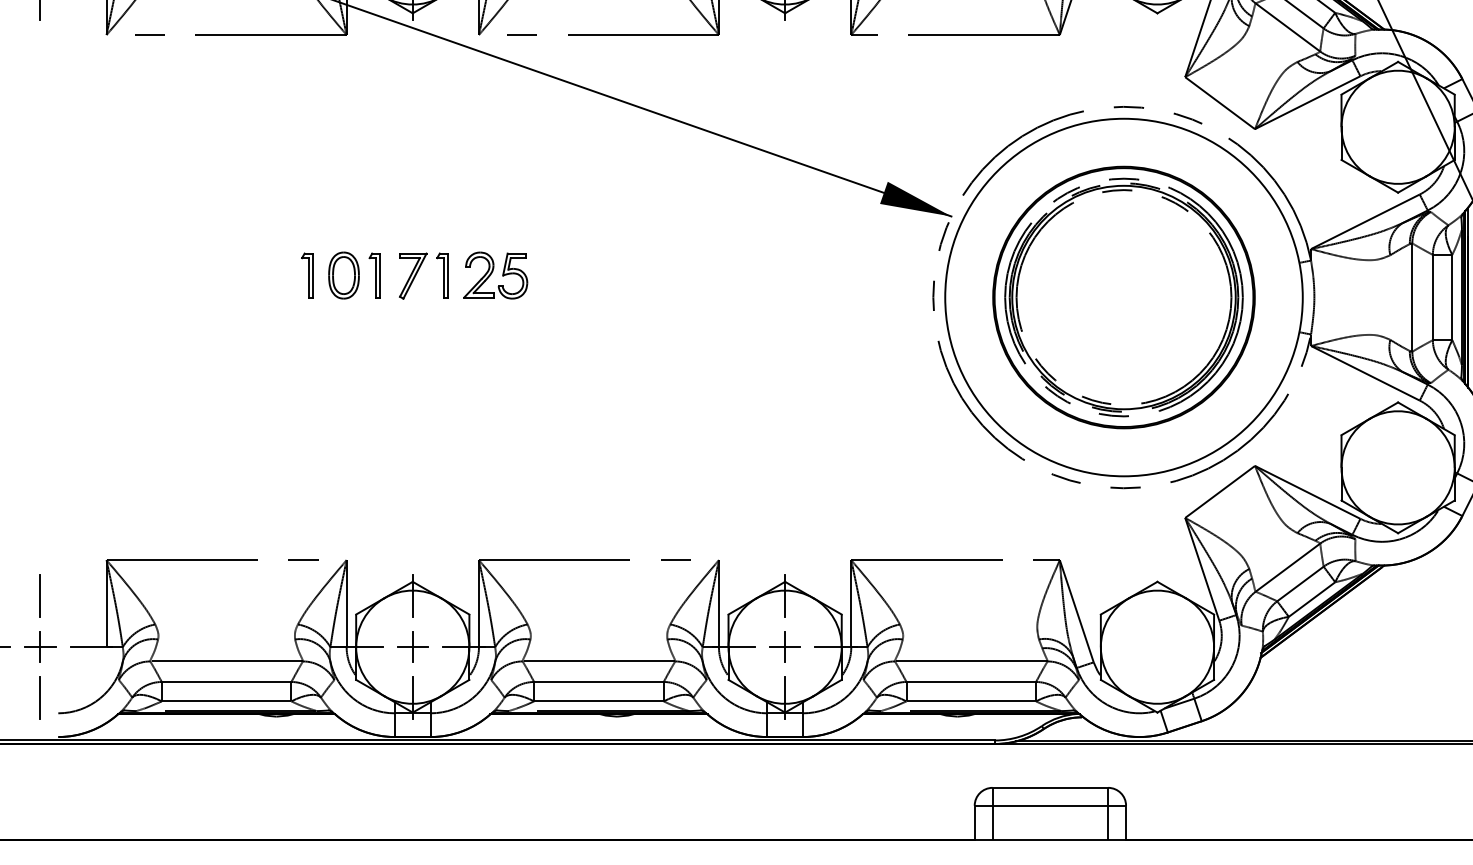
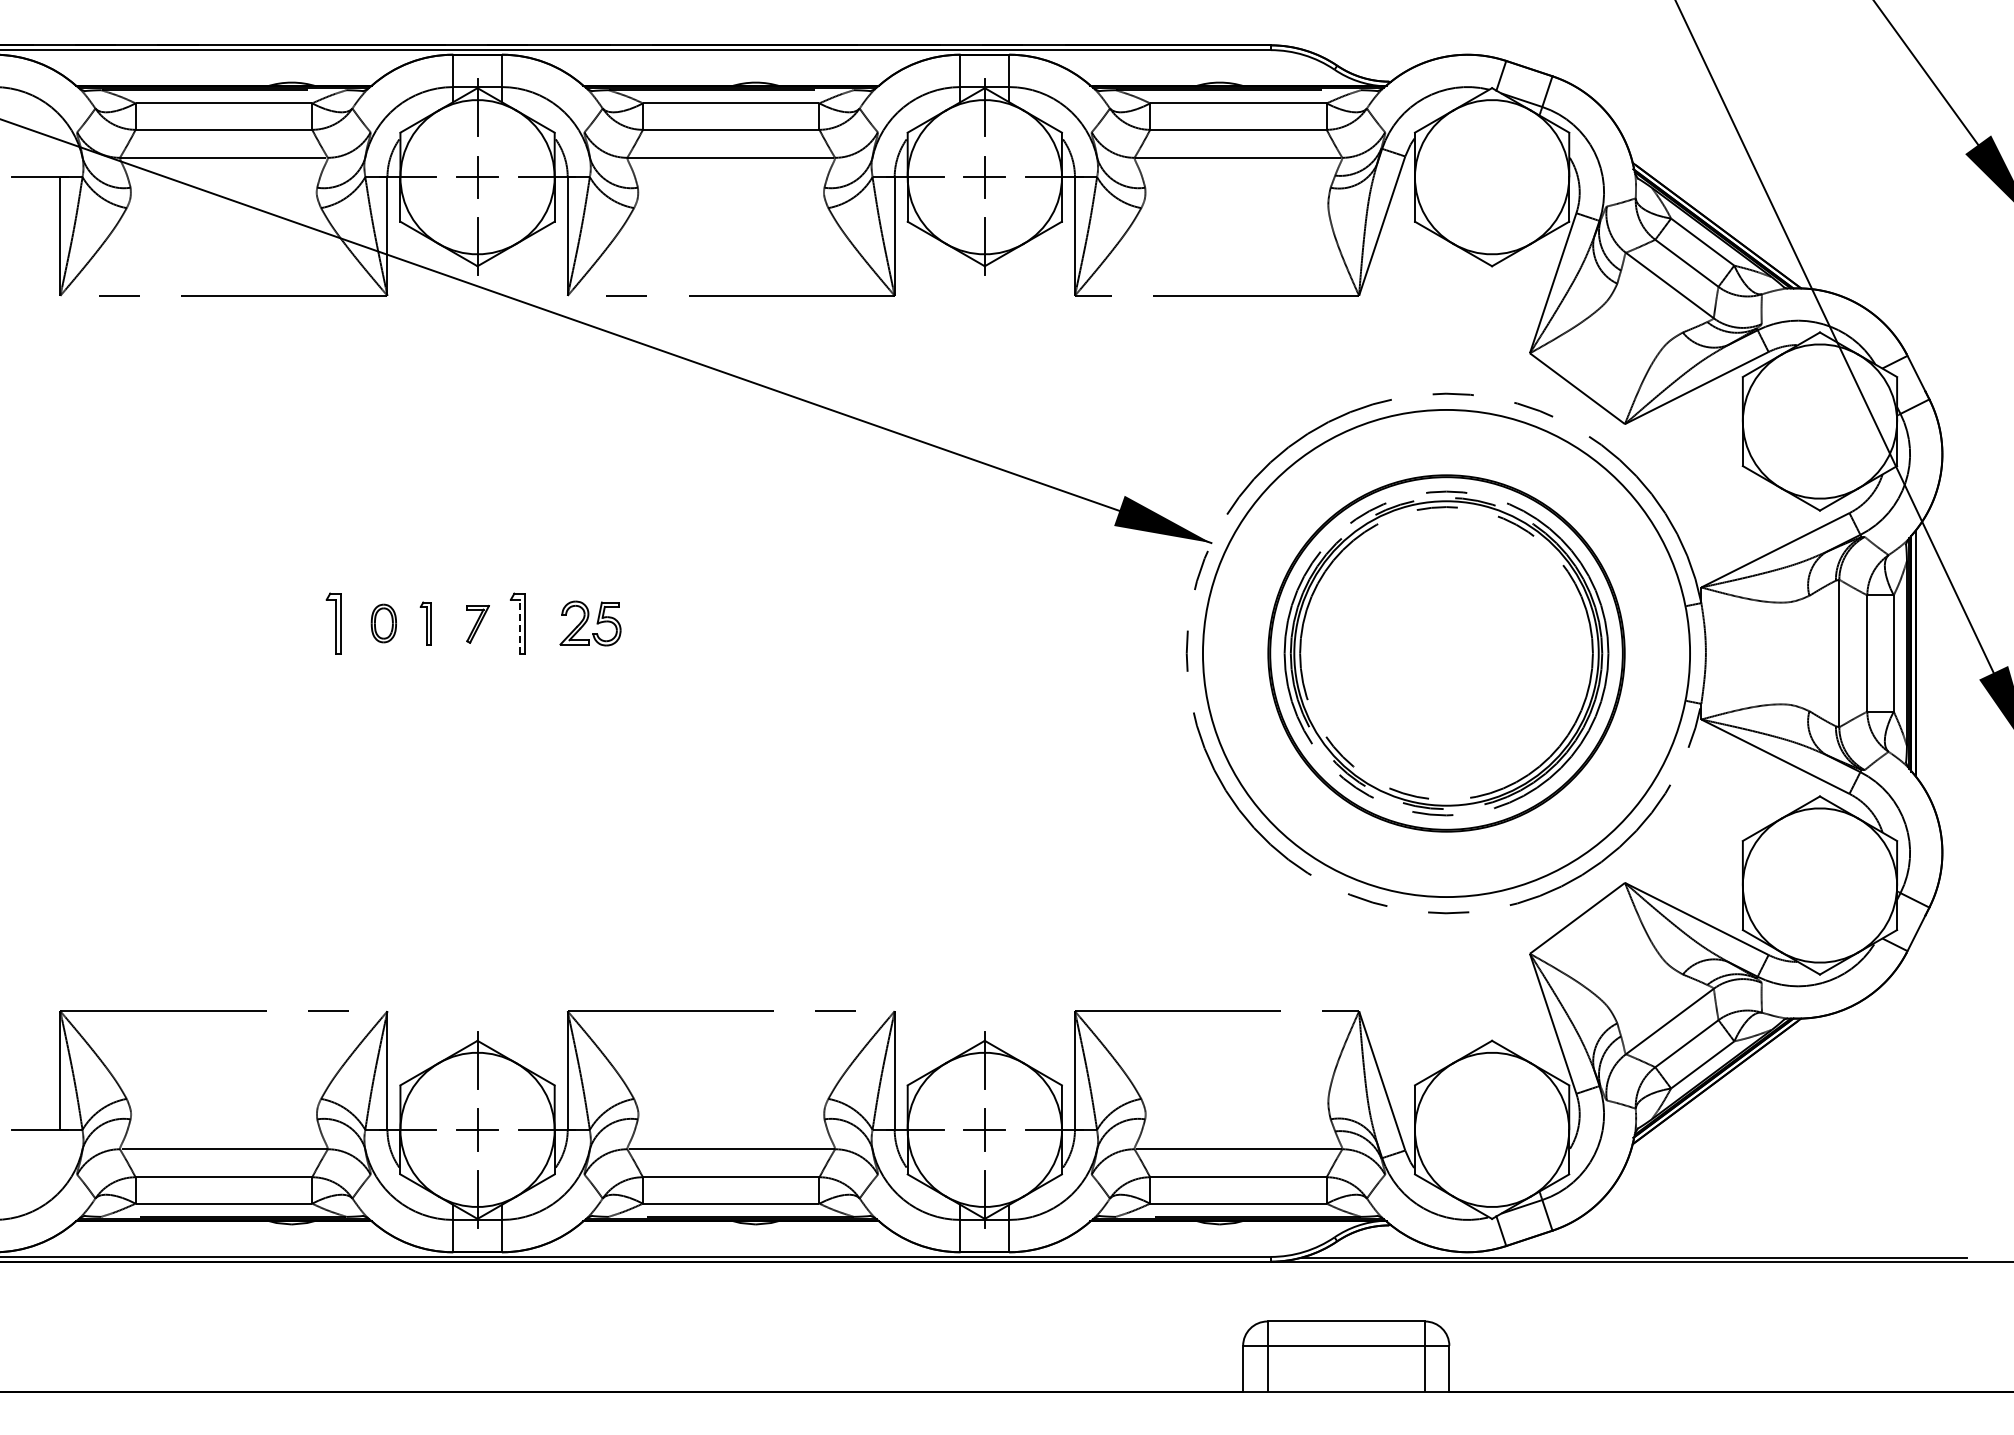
part: (343, 275) -> (383, 623), size x0.6
part: (374, 275) -> (425, 623), size x0.7
part: (495, 275) -> (590, 623), size x0.7
part: (412, 276) -> (477, 624), size x0.6
line: (444, 277) -> (520, 626), solid -> dashed

